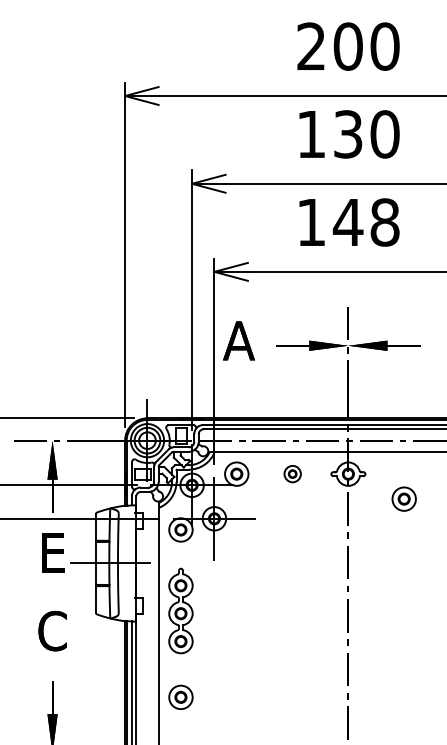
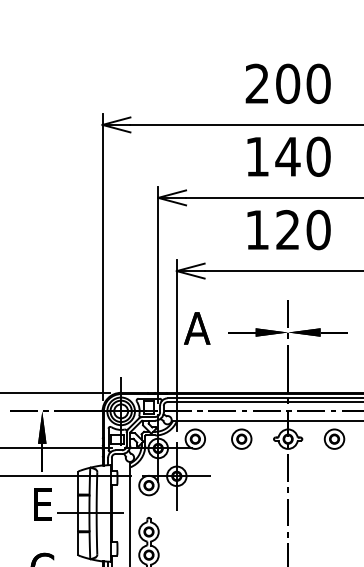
text: (347, 134) -> (287, 156), 130 -> 140
text: (365, 222) -> (302, 230), 148 -> 120
part: (292, 473) -> (241, 438), size x1.43
part: (403, 498) -> (333, 438), moved

